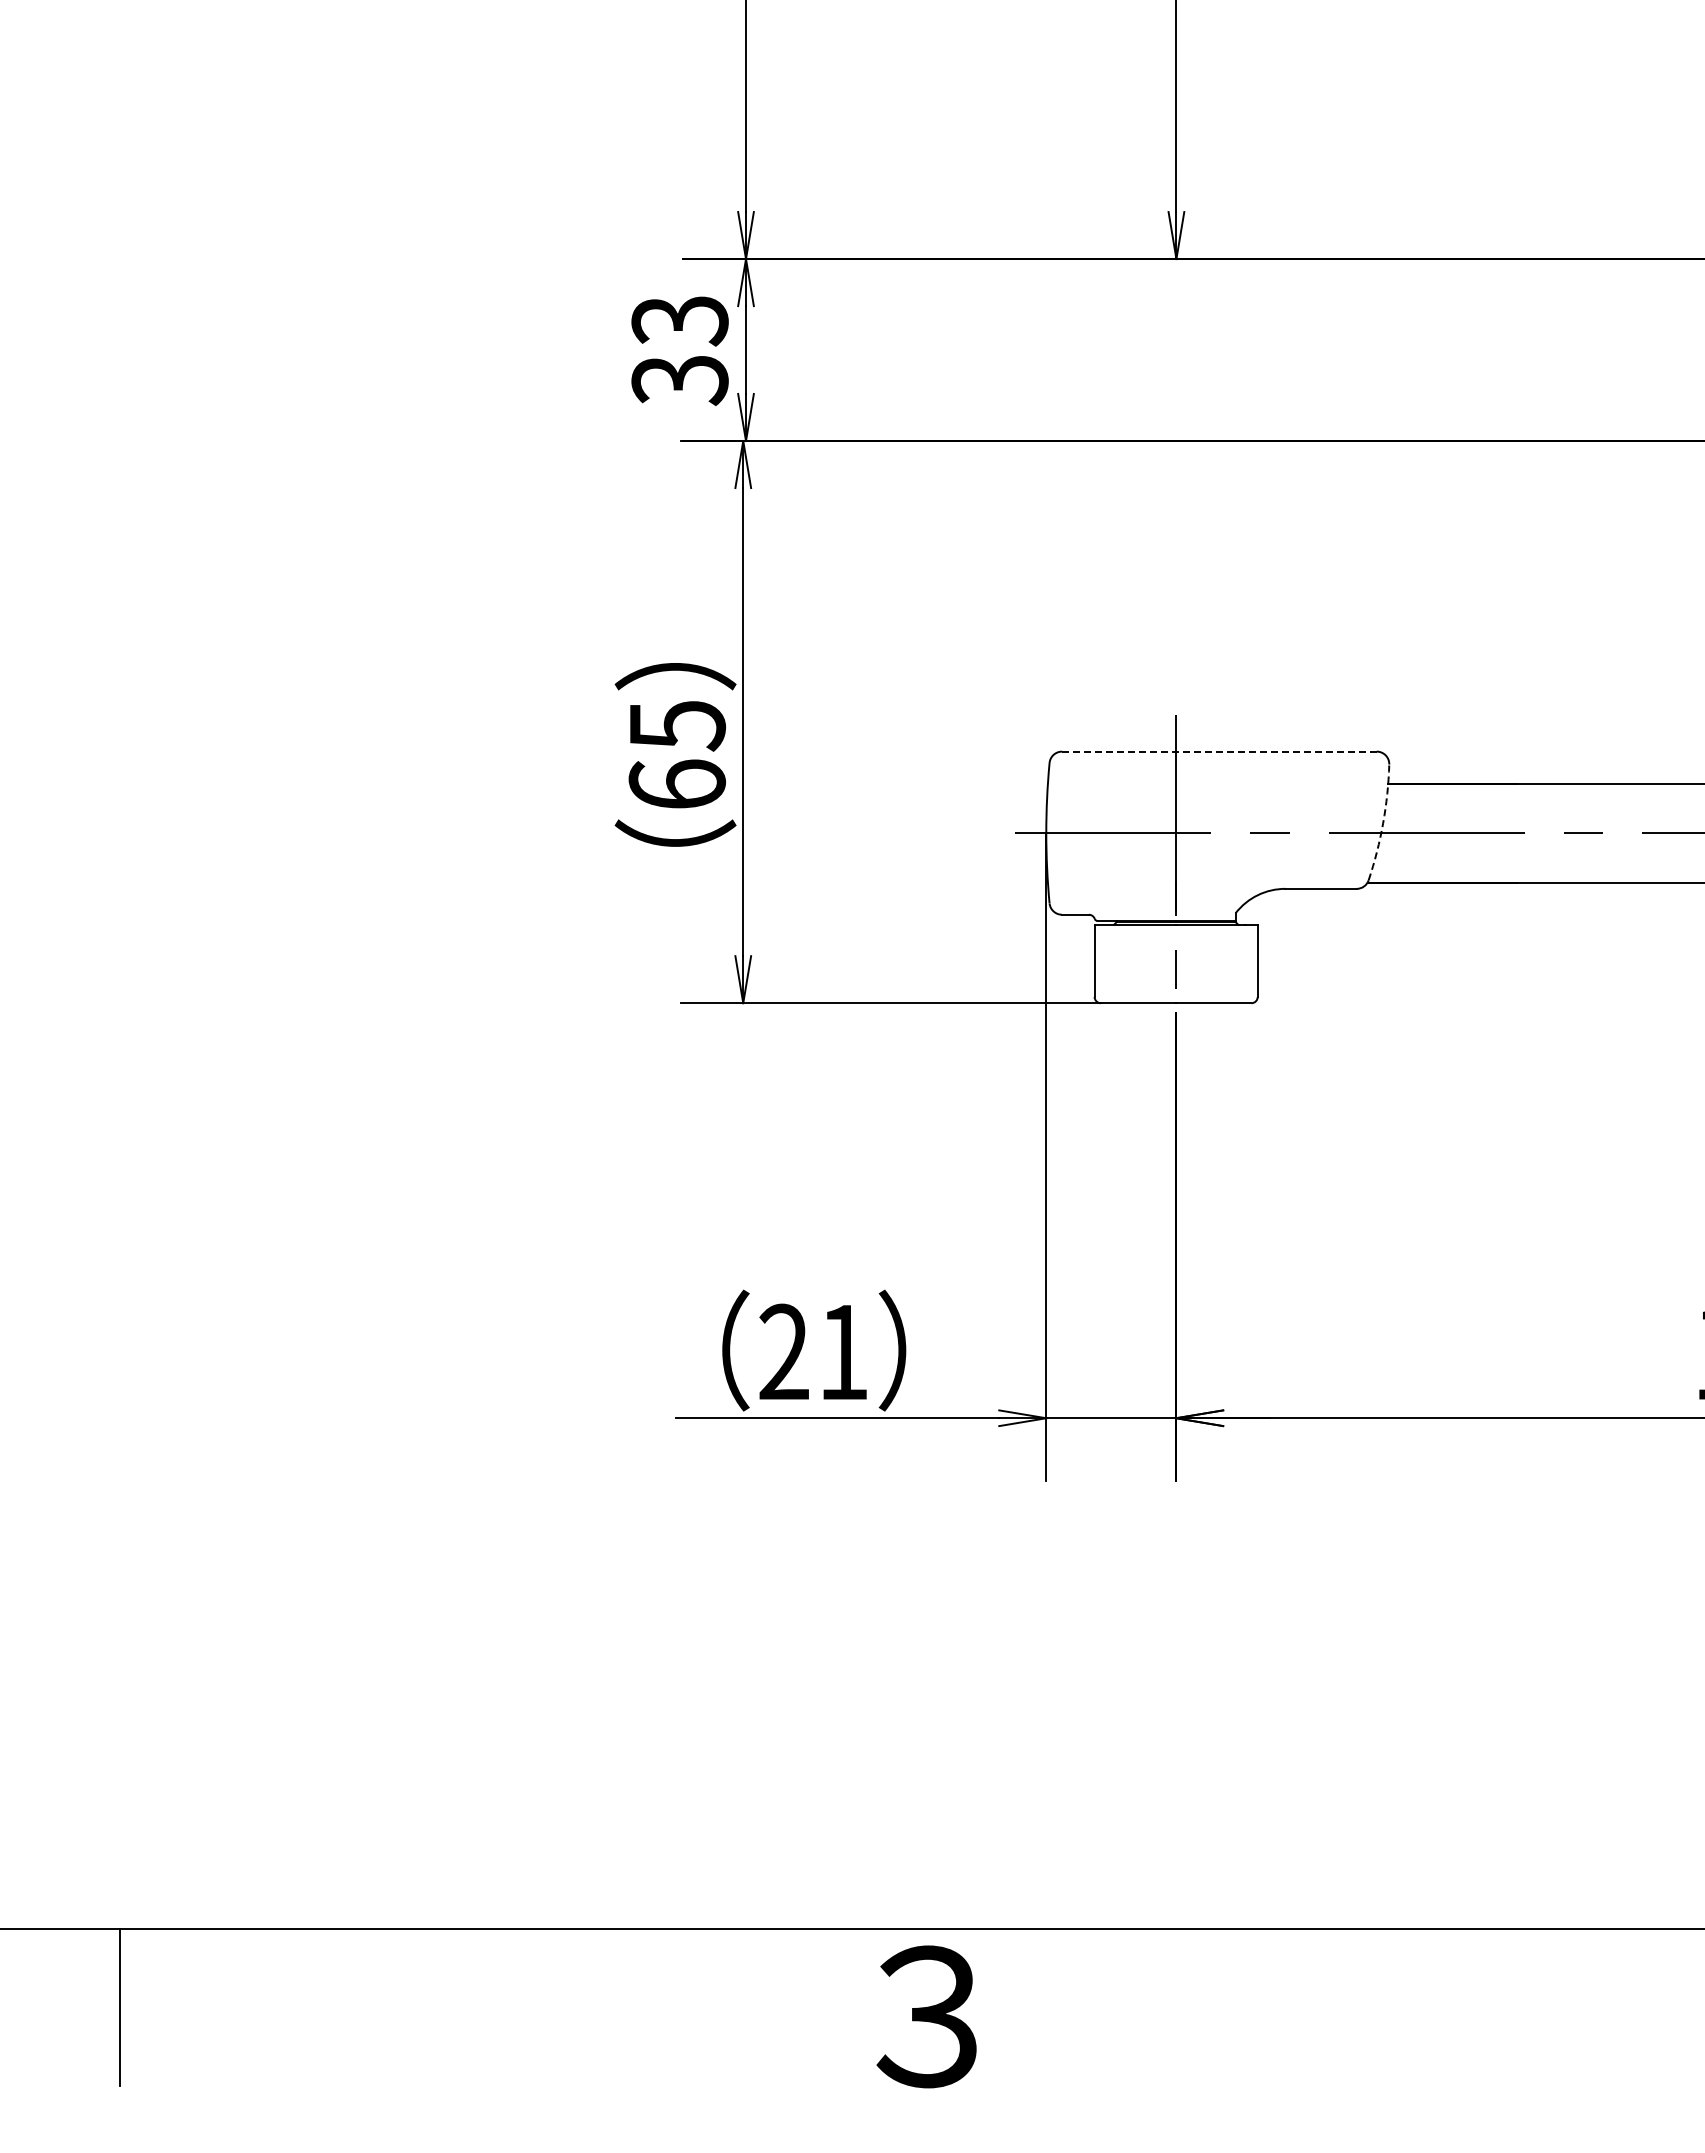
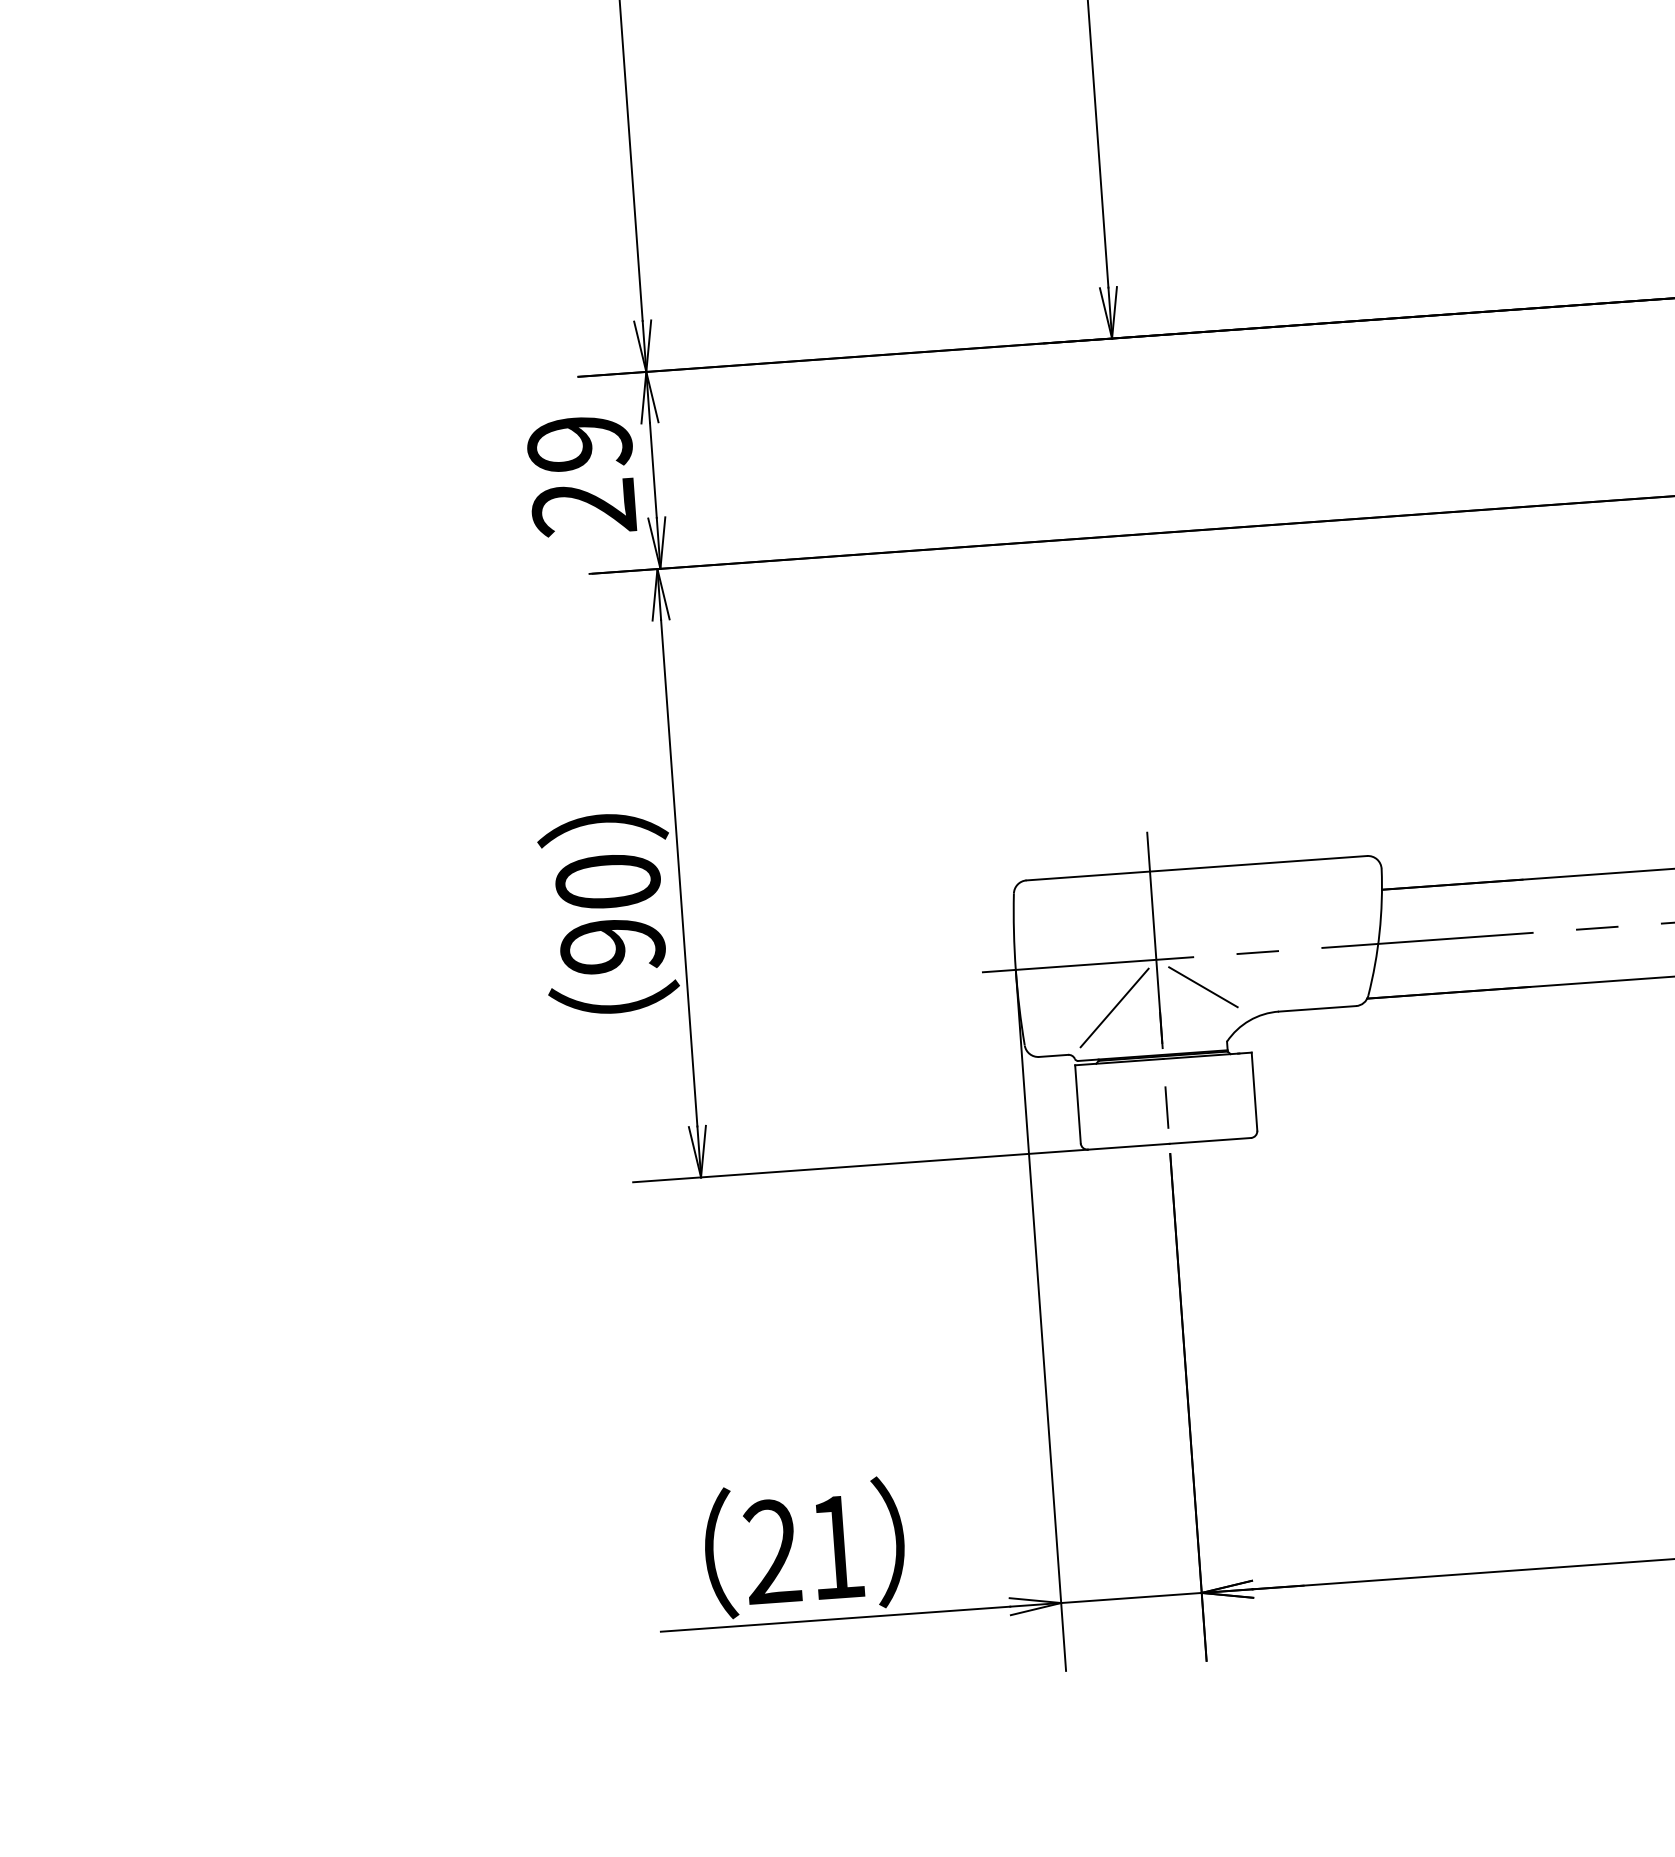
text: (679, 350) -> (581, 476), 33 -> 29
line: (1218, 751) -> (1195, 868), dashed -> solid
text: (677, 754) -> (610, 913), 65 -> 90
arc: (1383, 823) -> (1379, 933), dashed -> solid
line: (1217, 861) -> (1203, 987), added
line: (1134, 874) -> (1114, 1007), added

